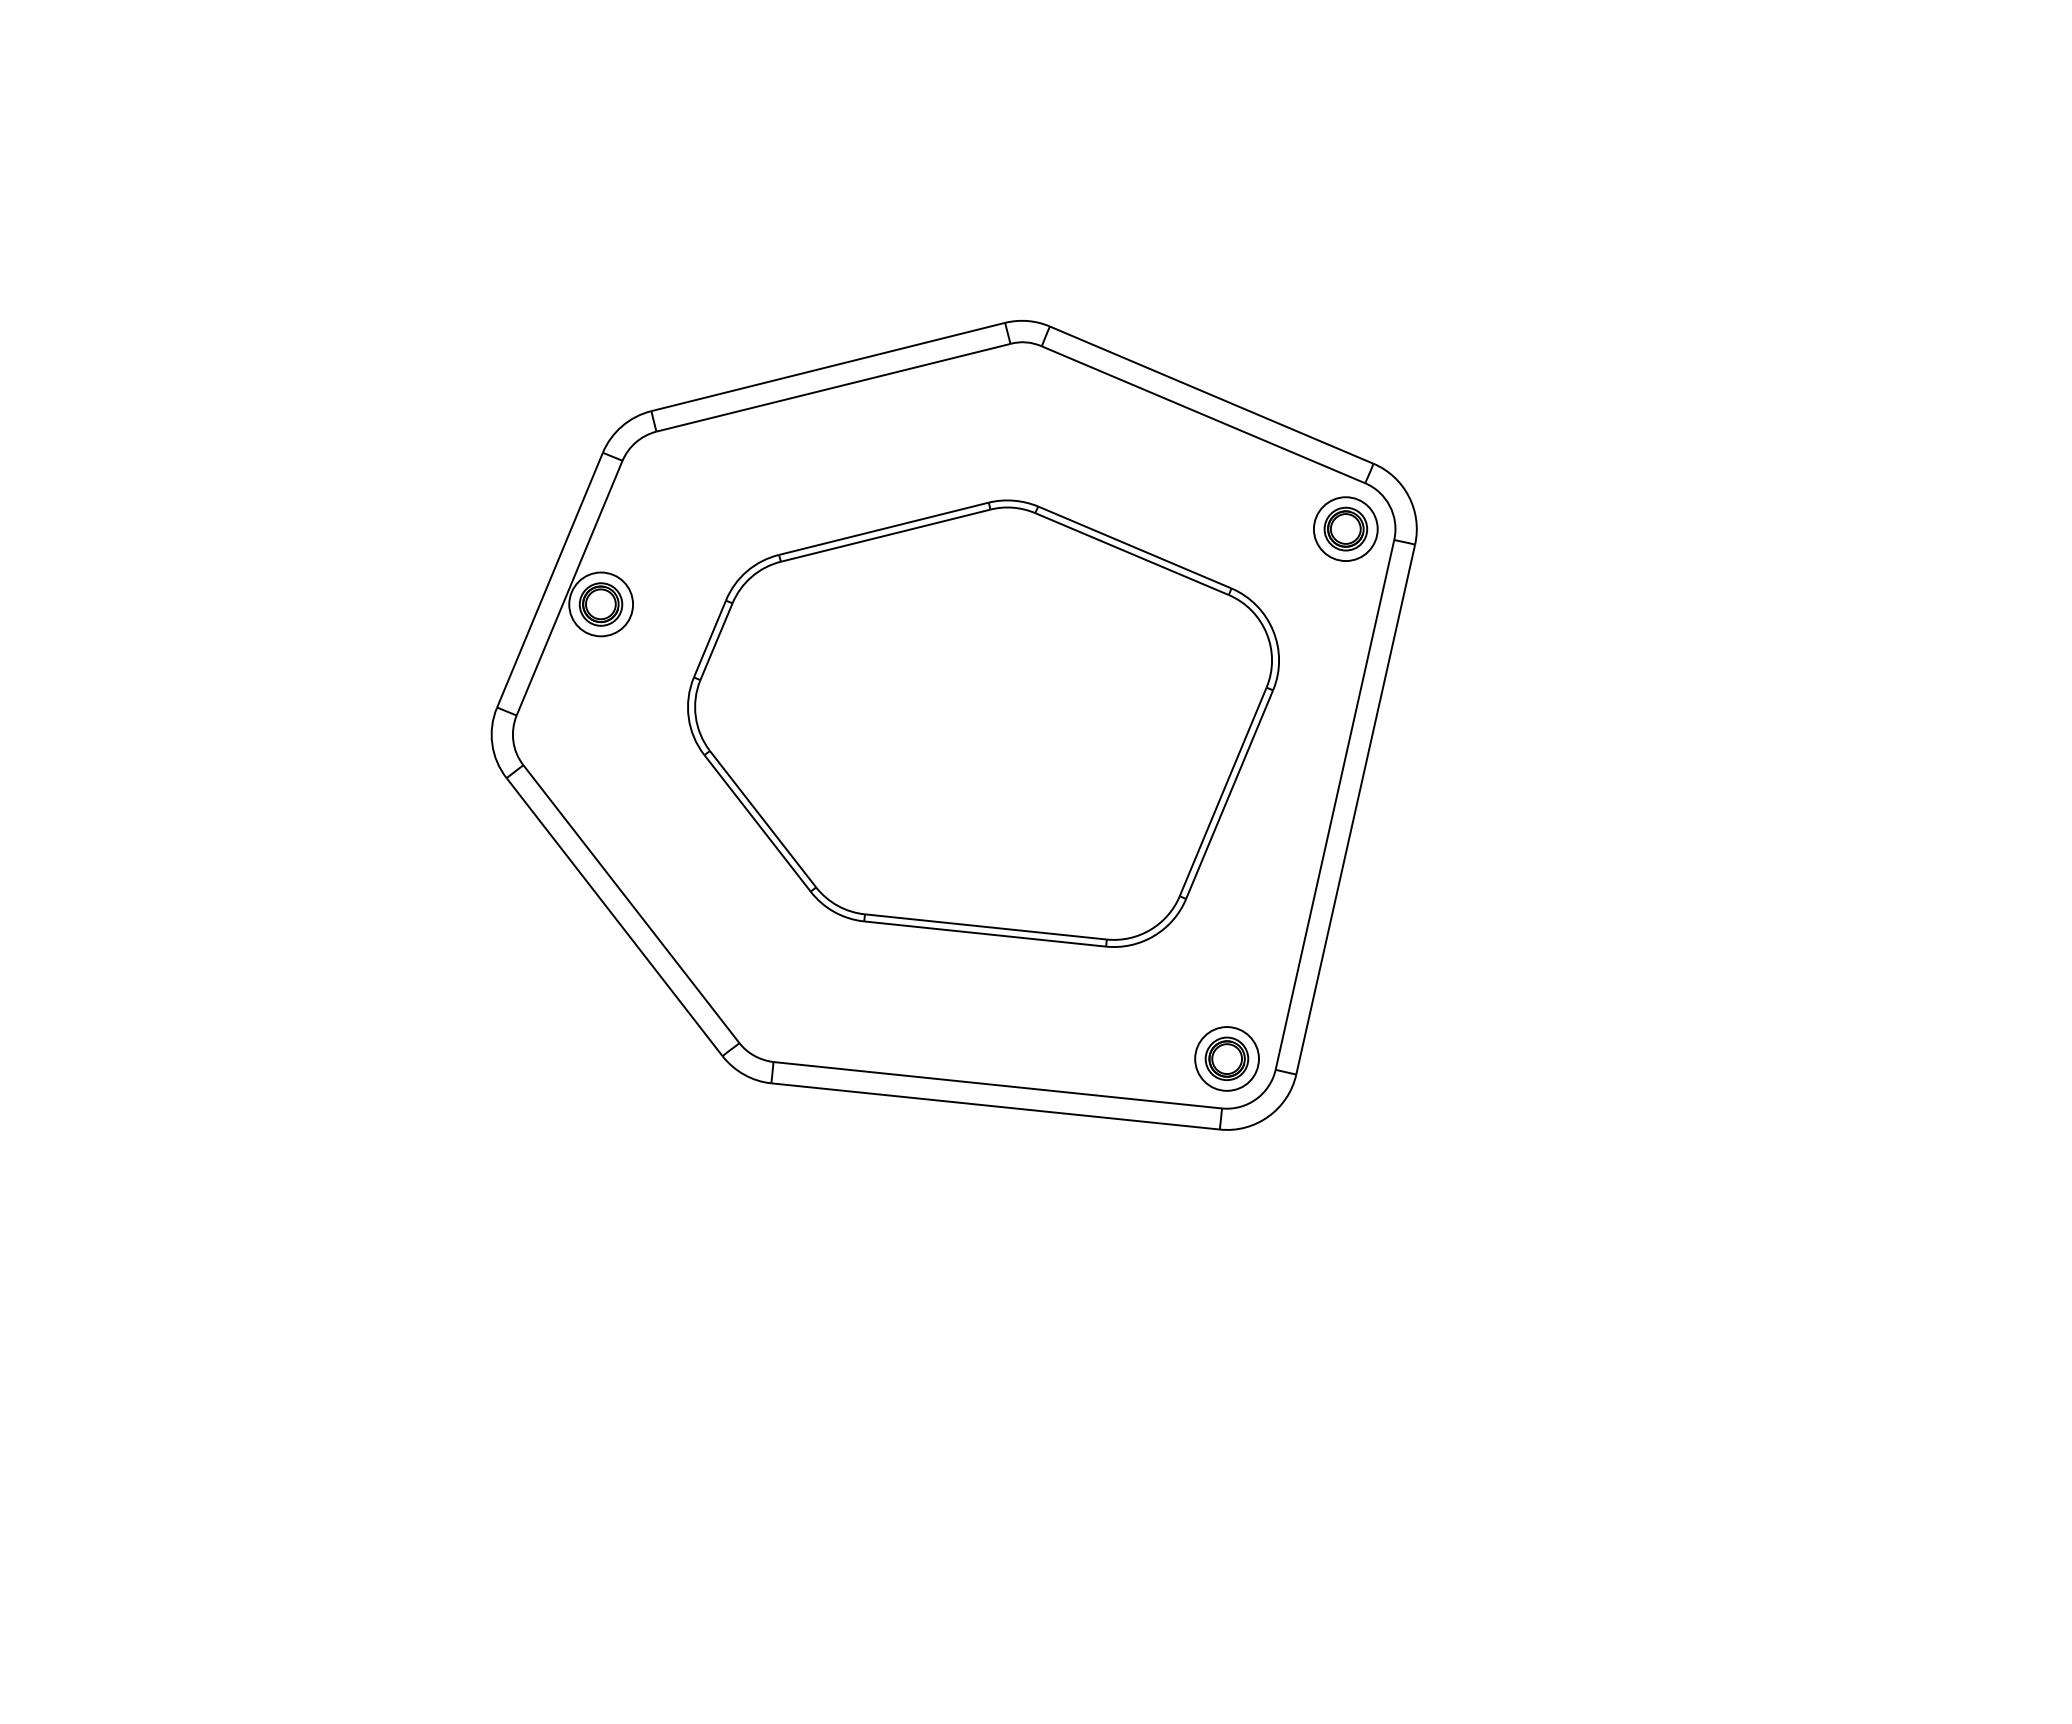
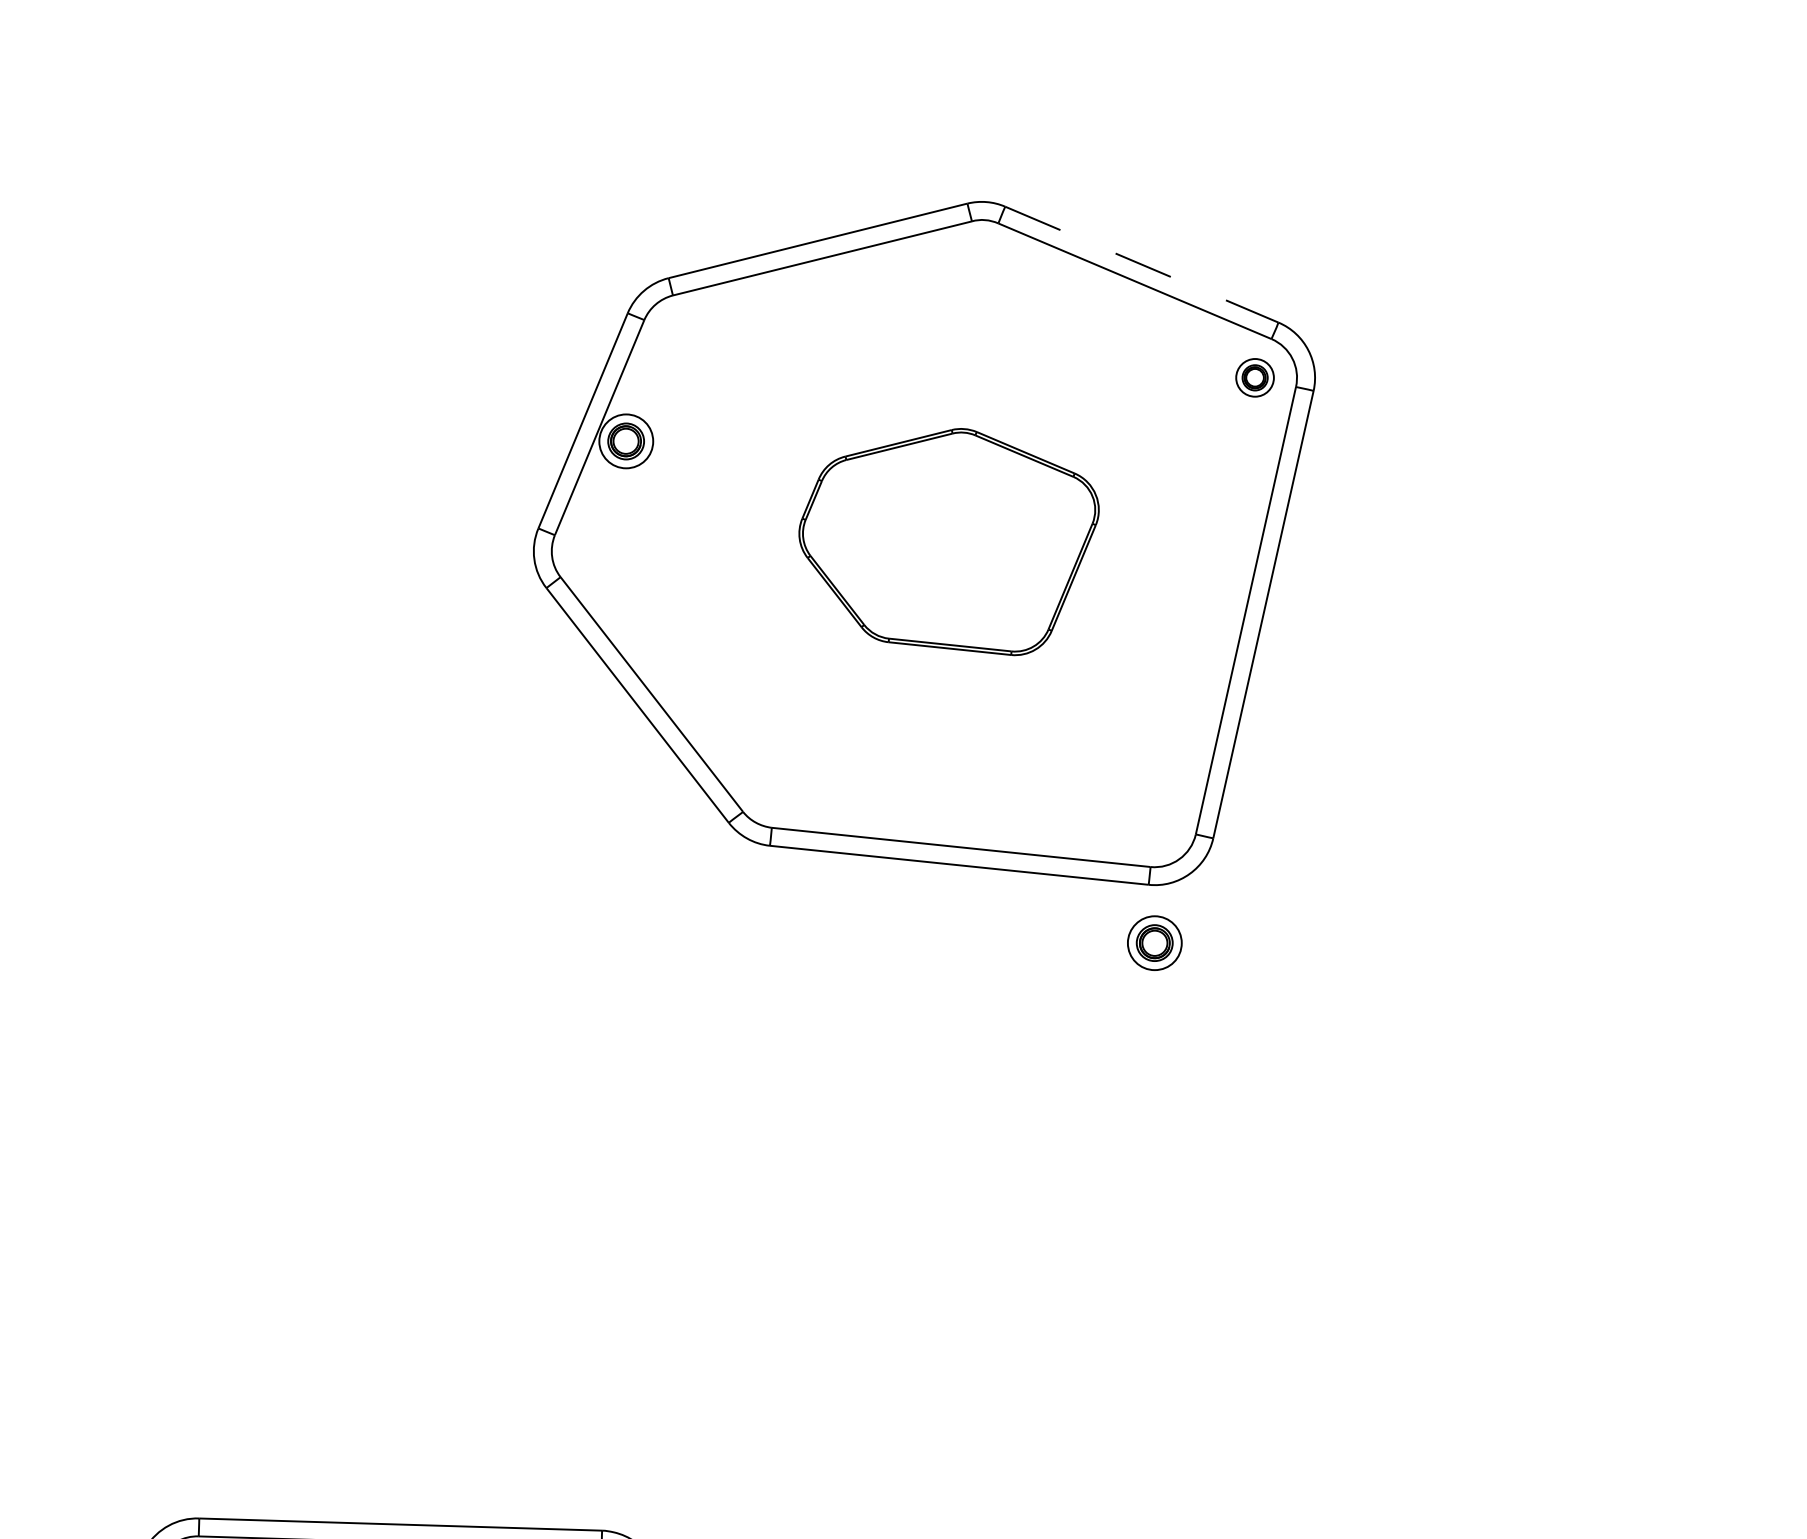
line: (1212, 394) -> (1142, 264), solid -> dashed
part: (1345, 528) -> (1254, 377), size x0.7
part: (982, 722) -> (948, 541), size x0.6
part: (1226, 1058) -> (1154, 942), moved

